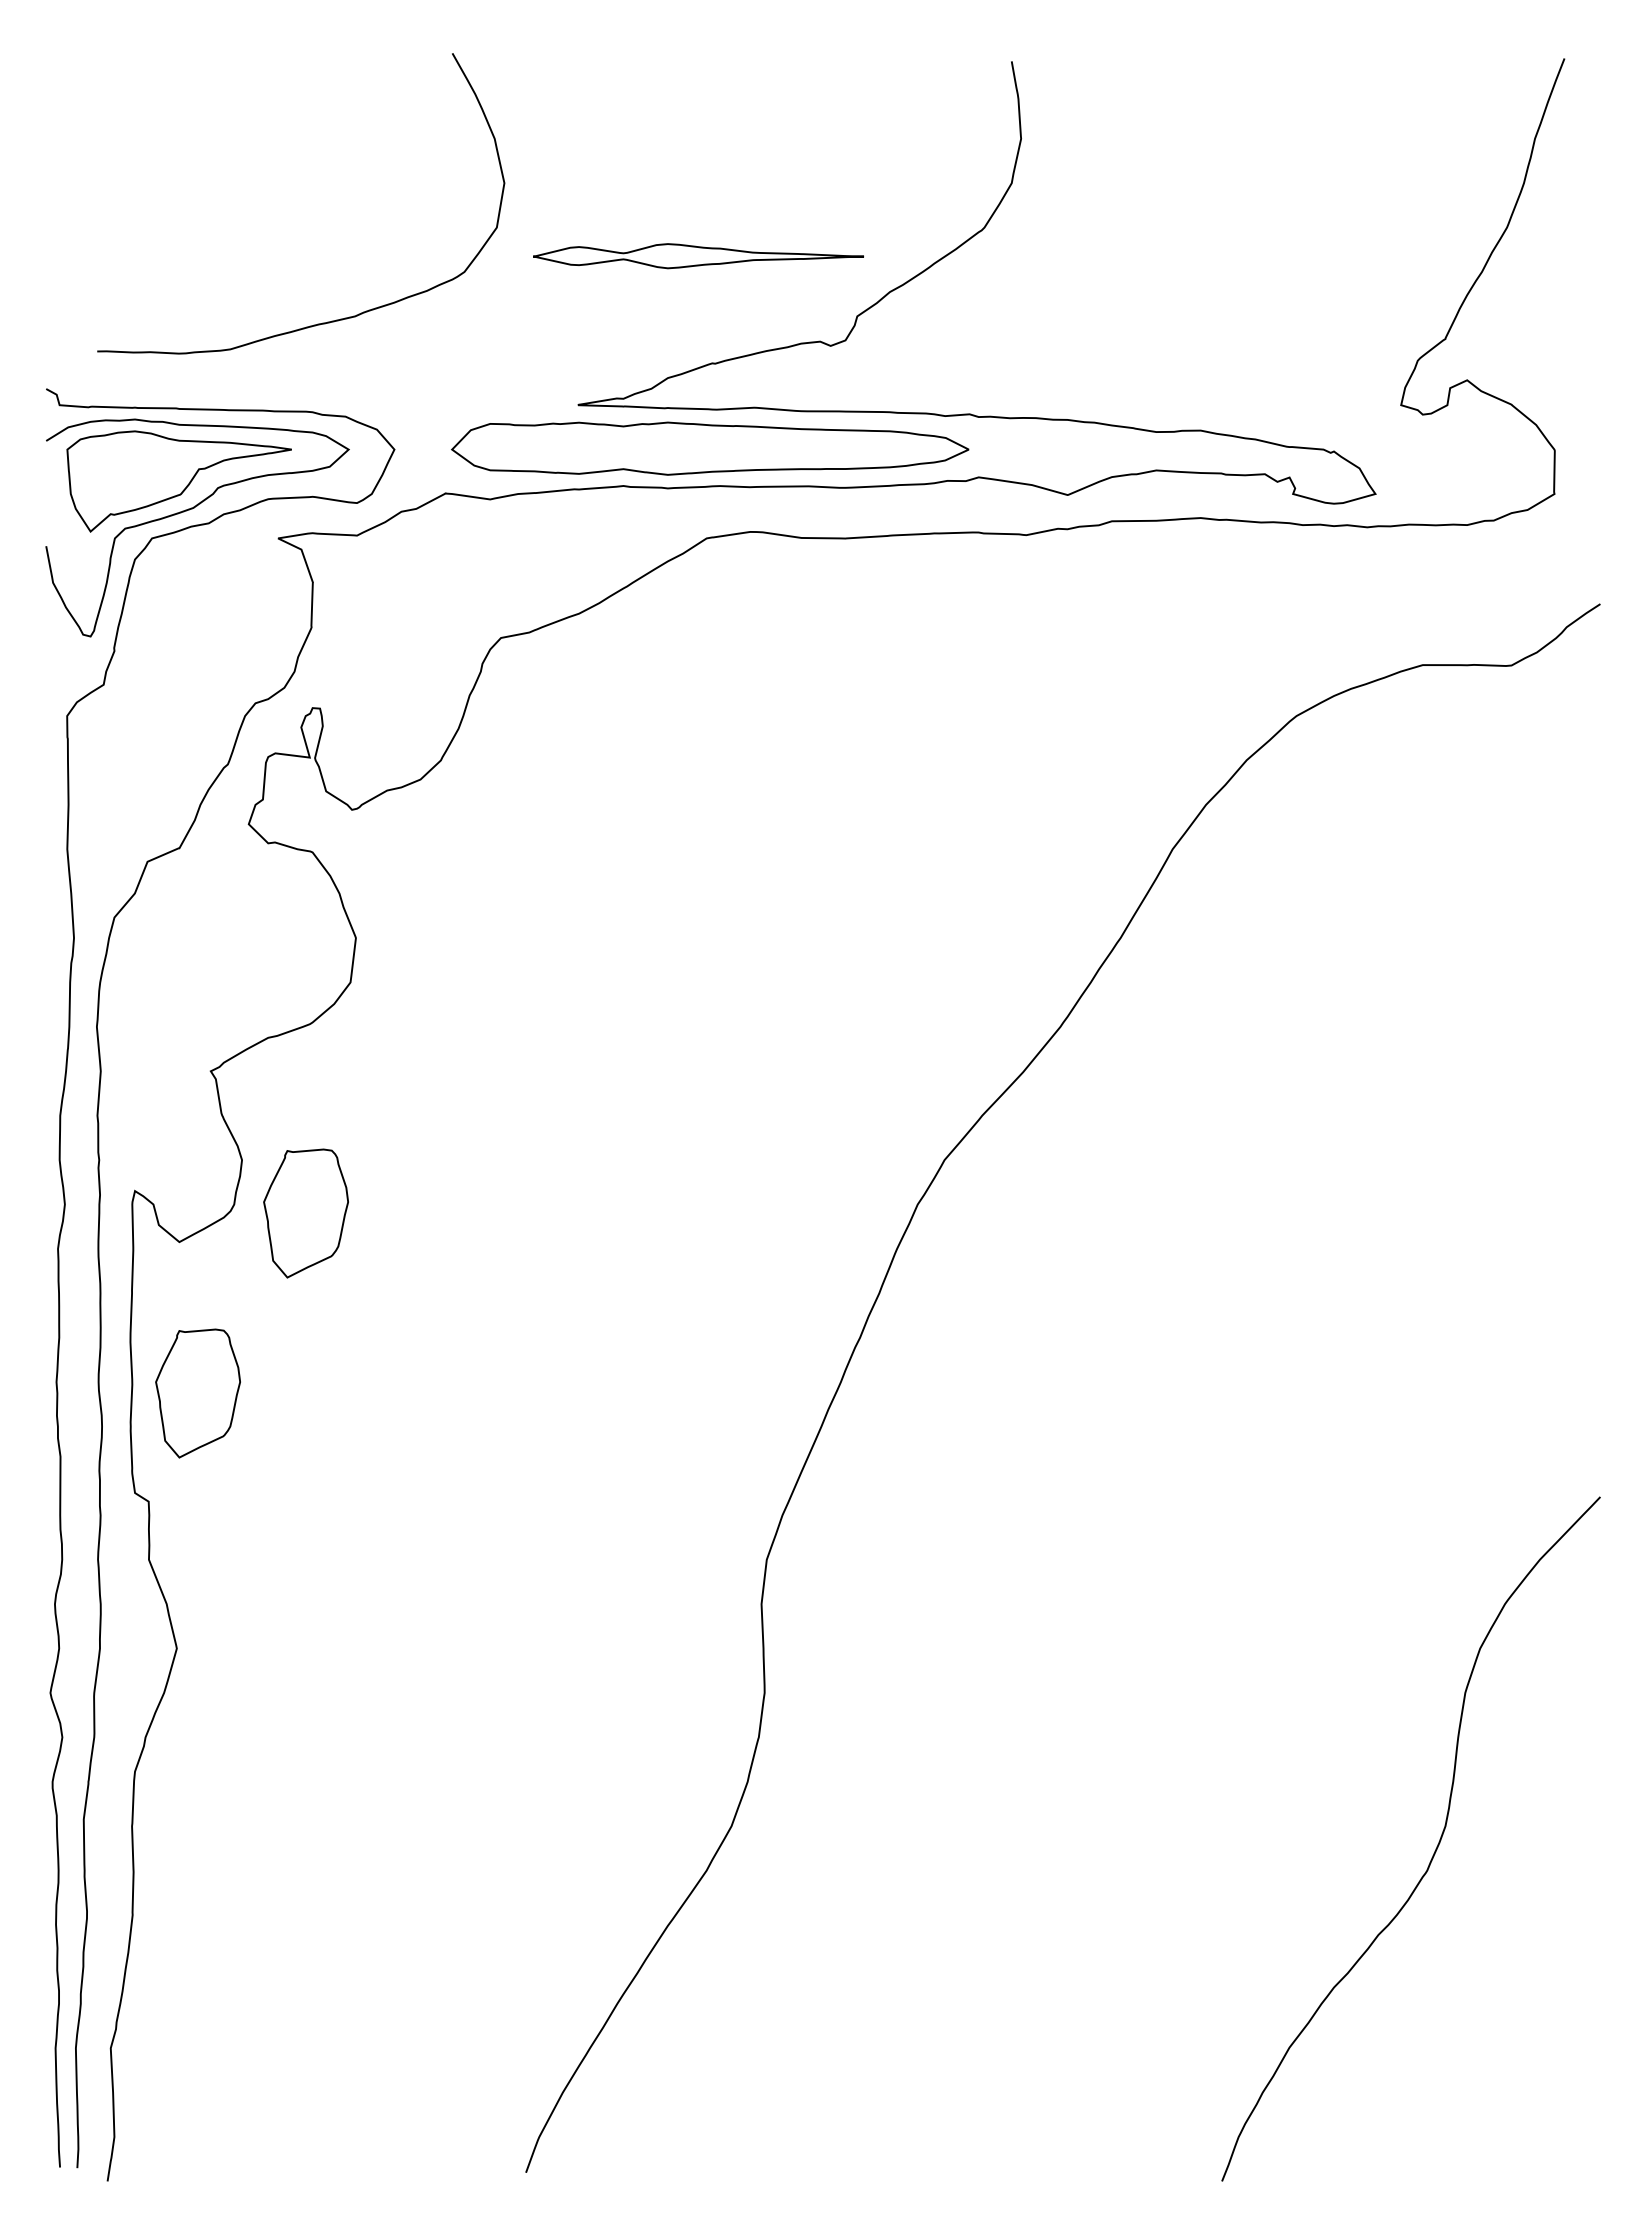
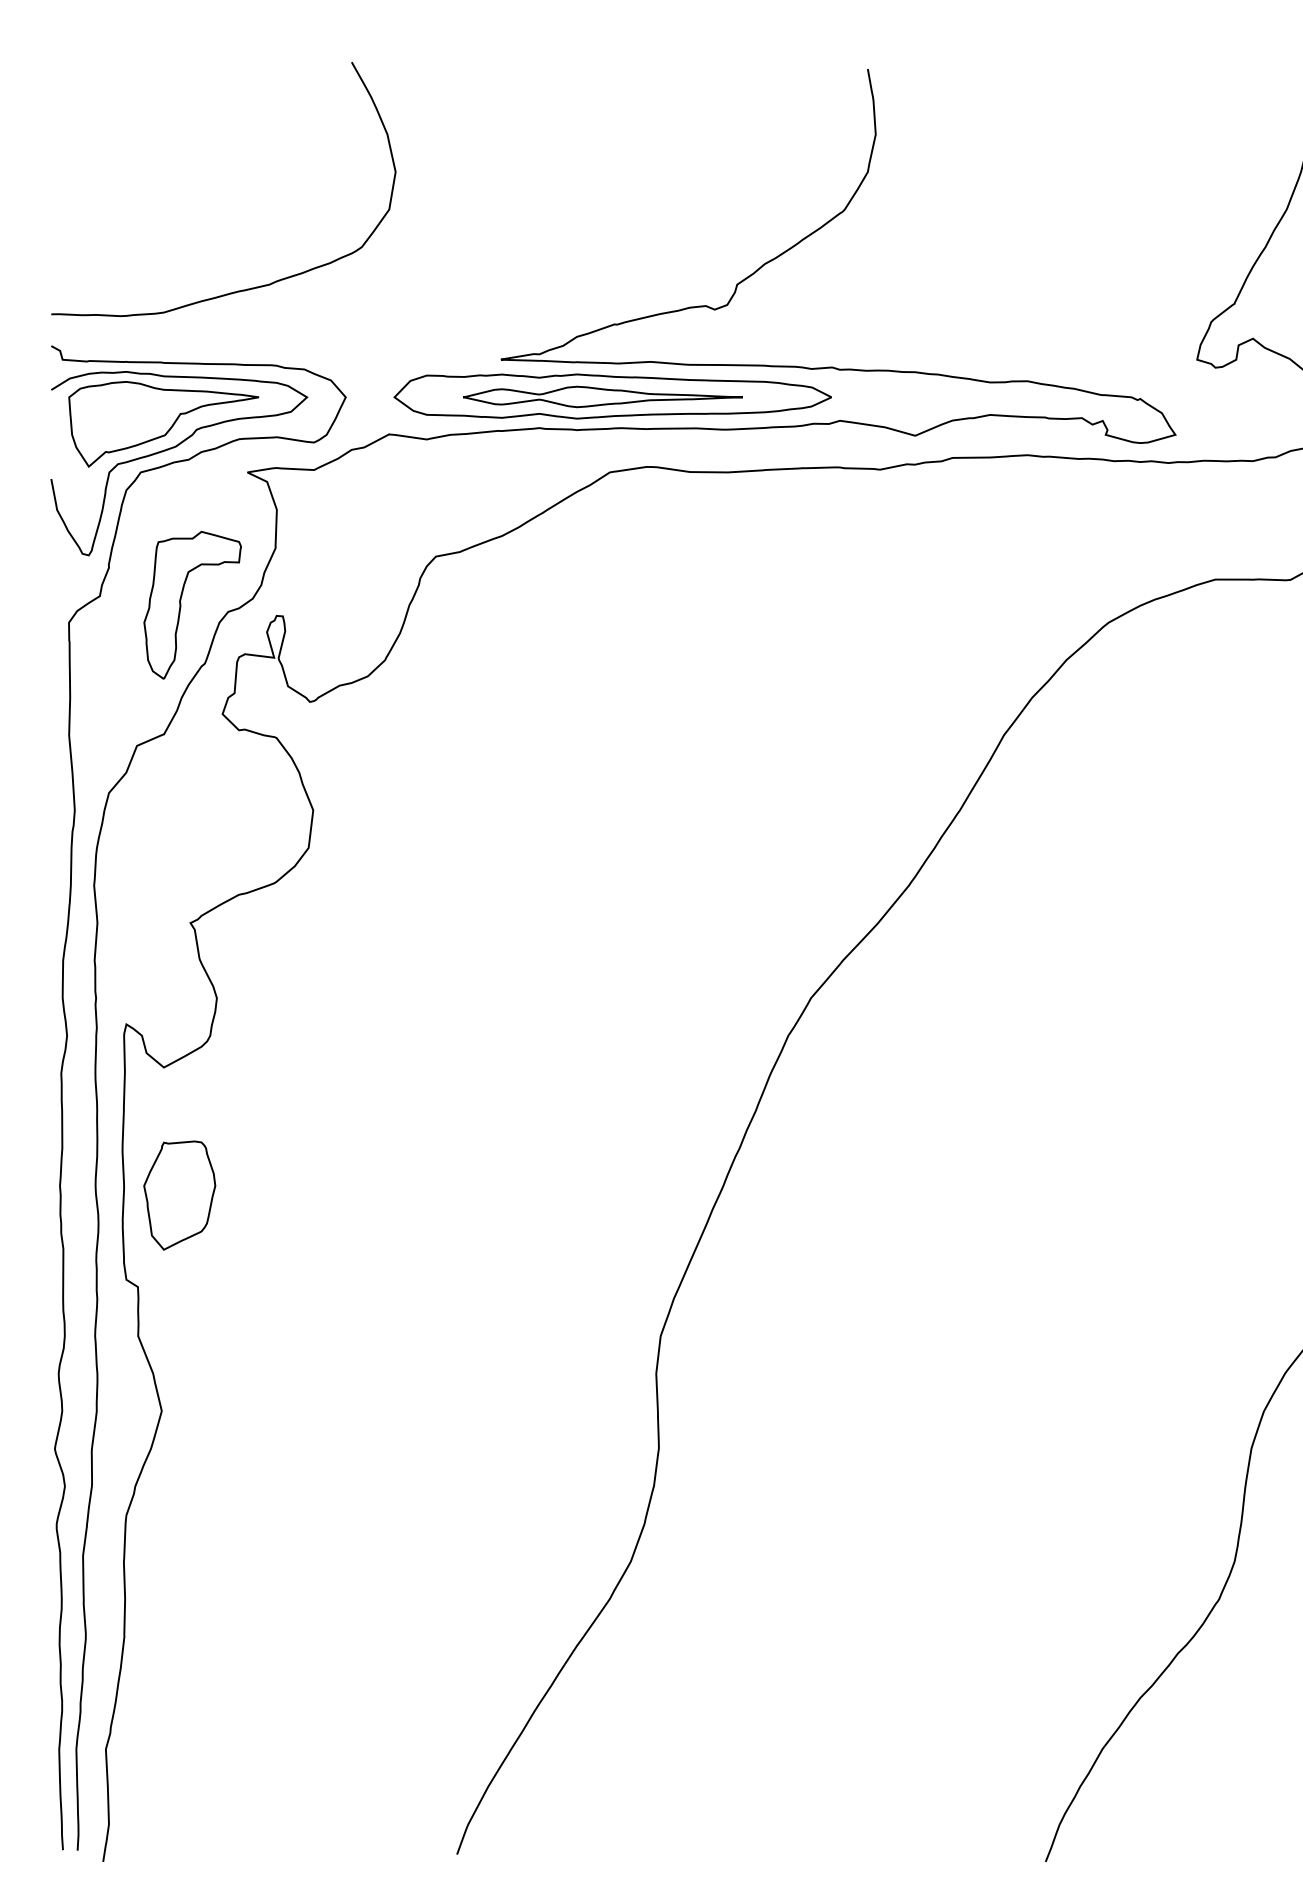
part: (698, 256) -> (602, 397), moved
curve: (327, 321) -> (246, 288), moved
part: (199, 695) -> (180, 605), added
part: (305, 1213) -> (270, 1043), removed

